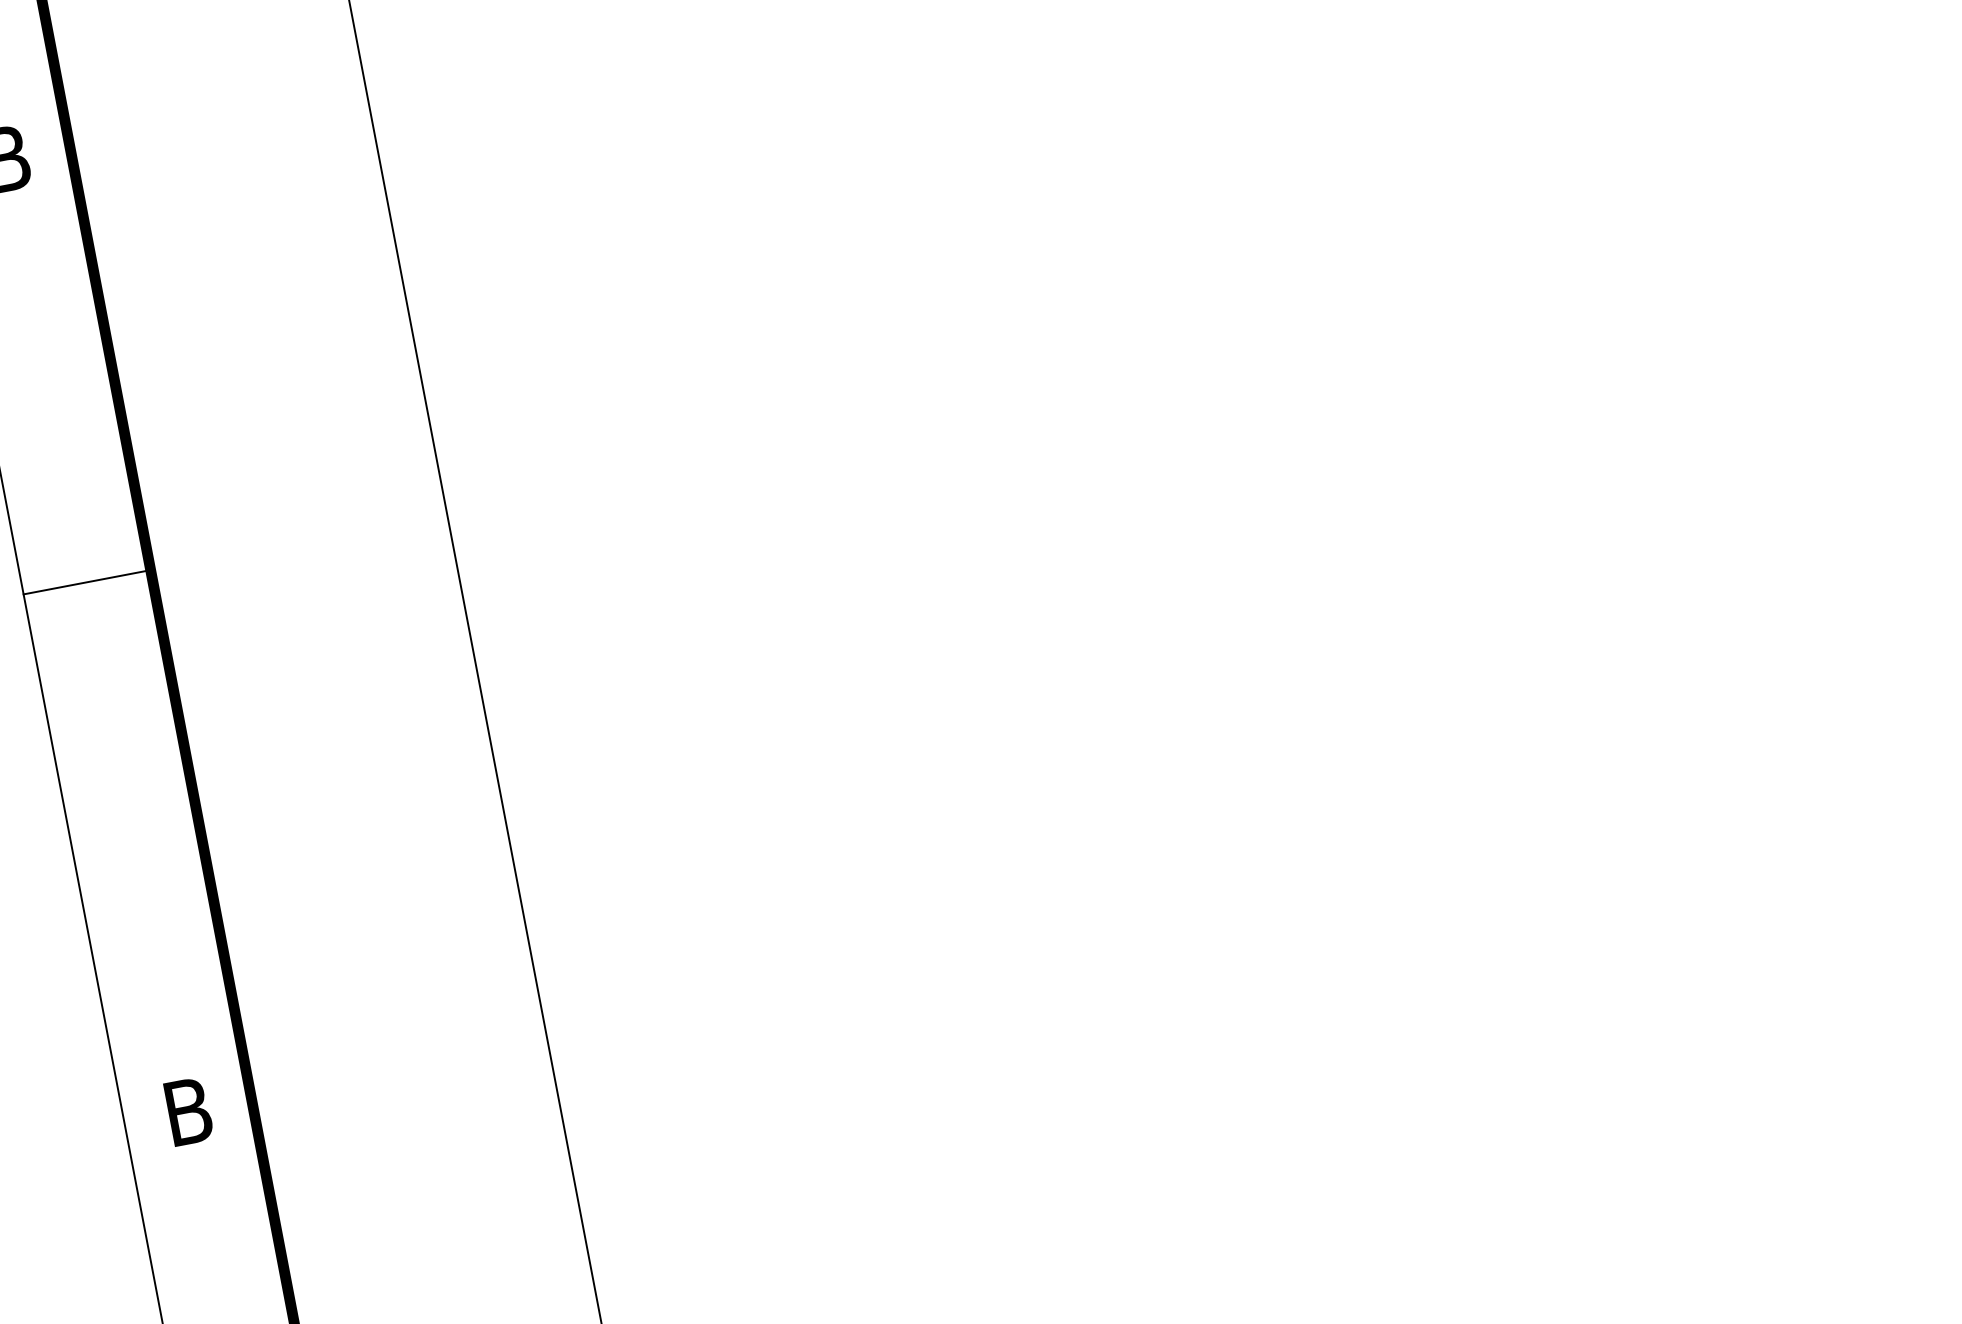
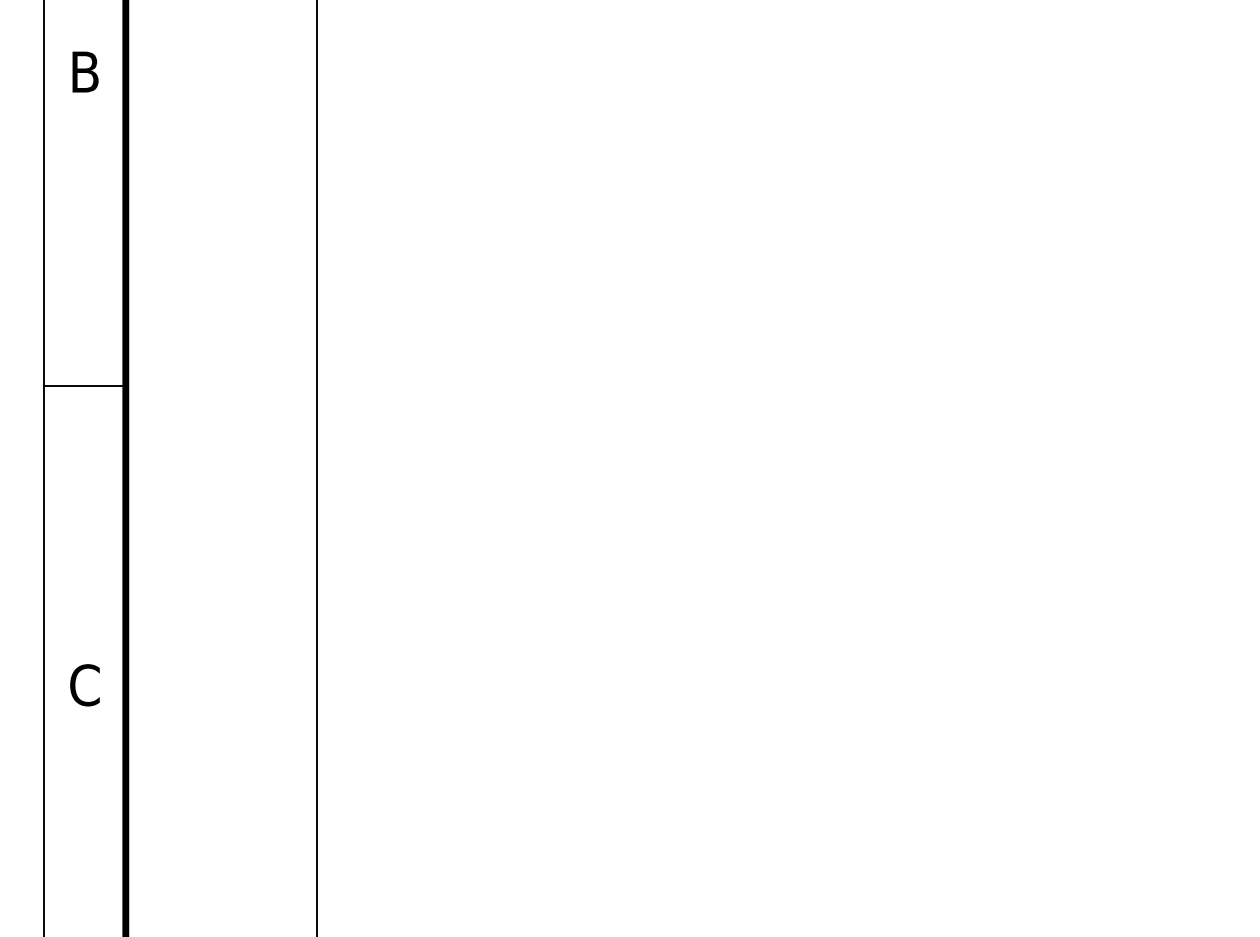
line: (86, 582) -> (84, 385), moved
text: (187, 1112) -> (84, 685), B -> C

